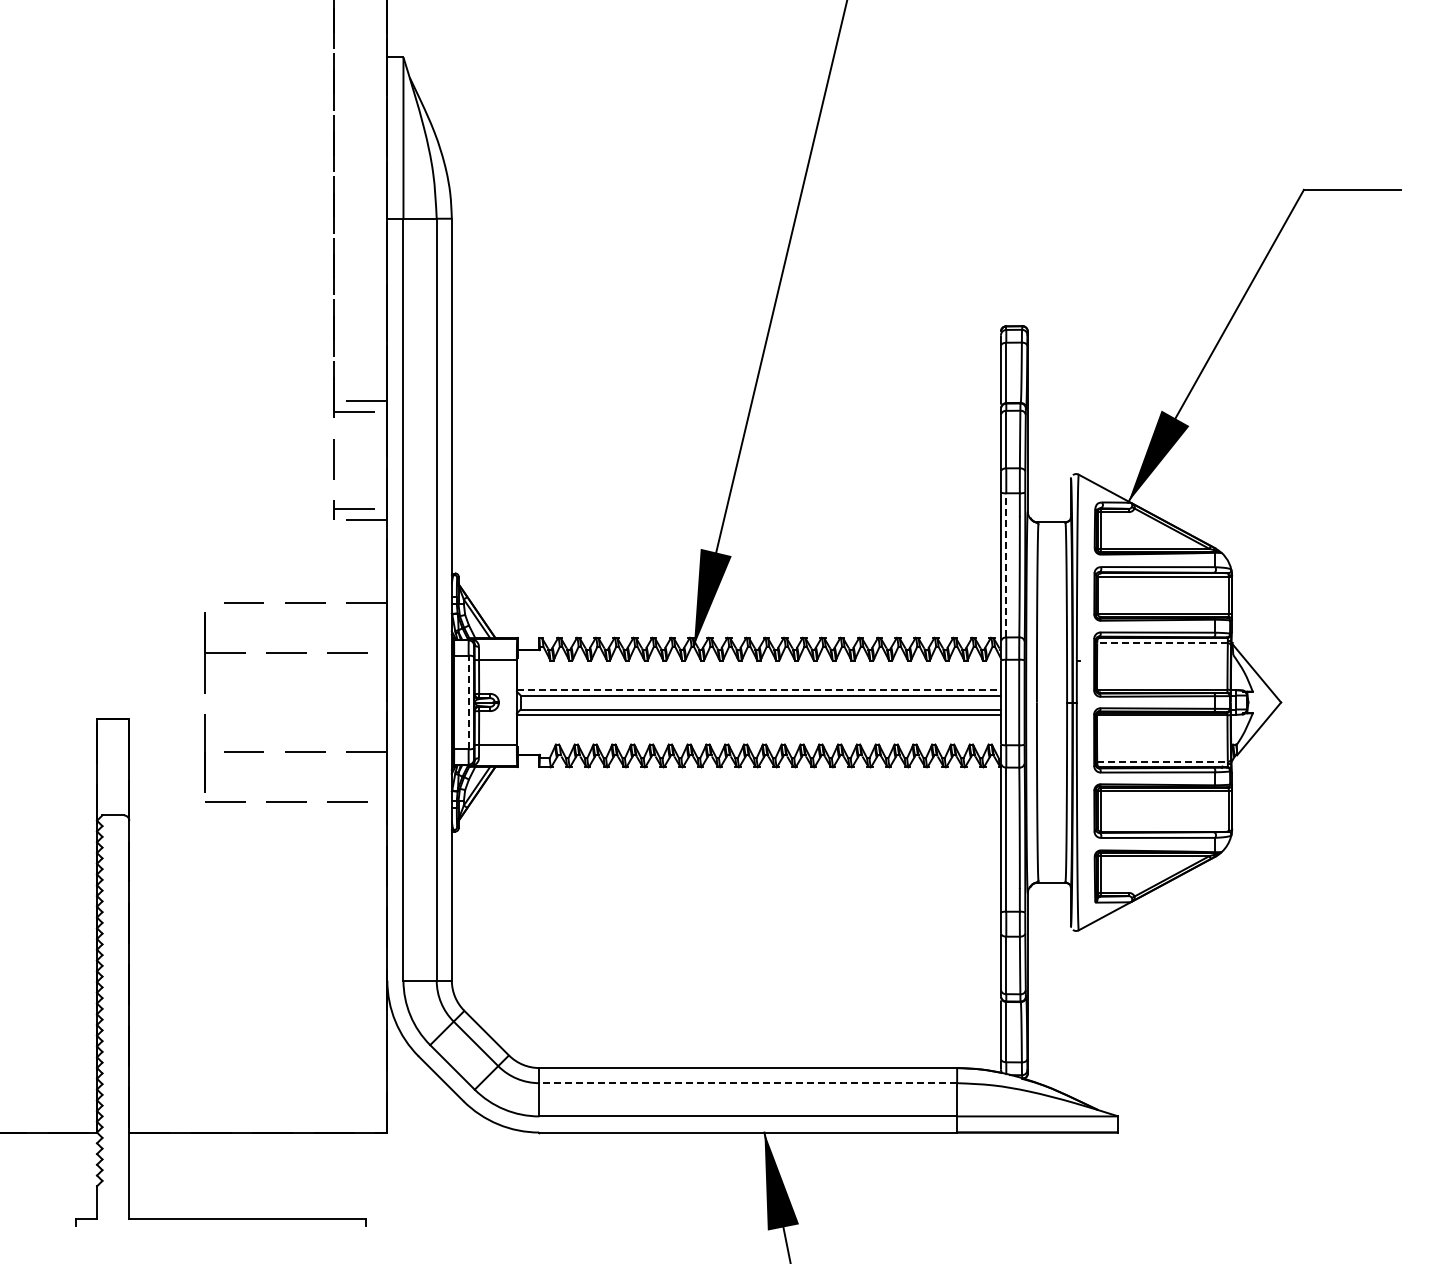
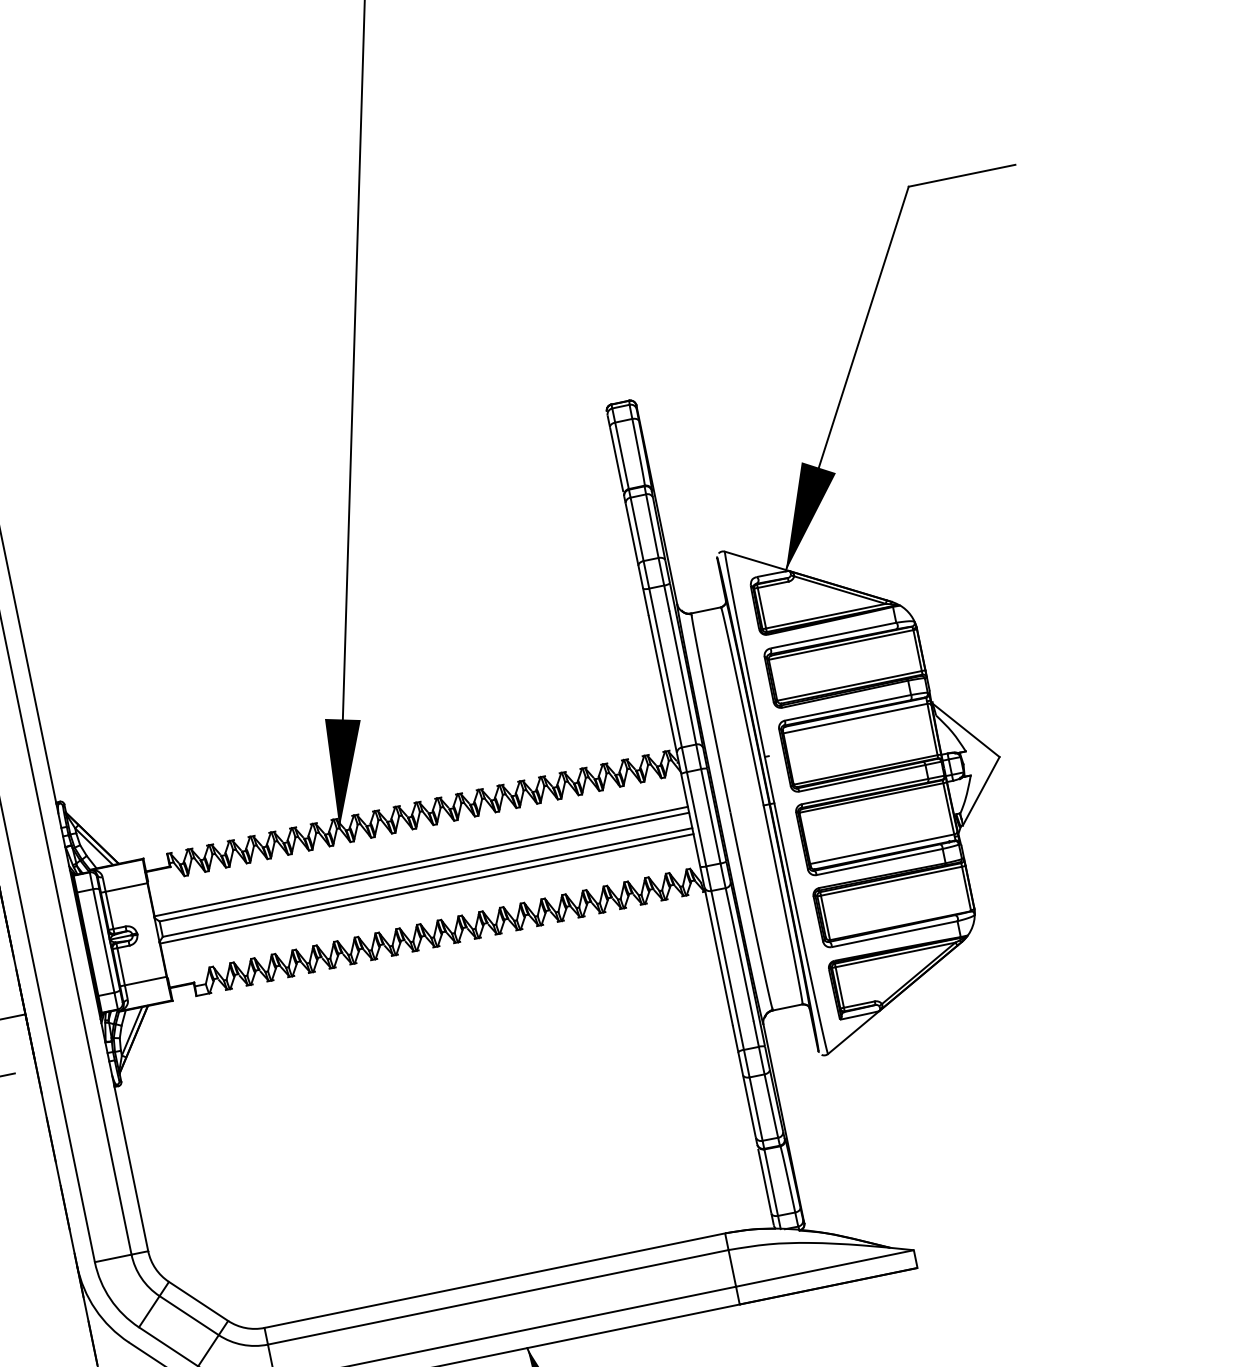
line: (1006, 564) -> (665, 667), dashed -> solid
line: (1162, 643) -> (855, 718), dashed -> solid
line: (759, 690) -> (421, 861), dashed -> solid
line: (468, 702) -> (103, 940), dashed -> solid
line: (1163, 761) -> (883, 848), dashed -> solid
line: (748, 1083) -> (498, 1297), dashed -> solid

